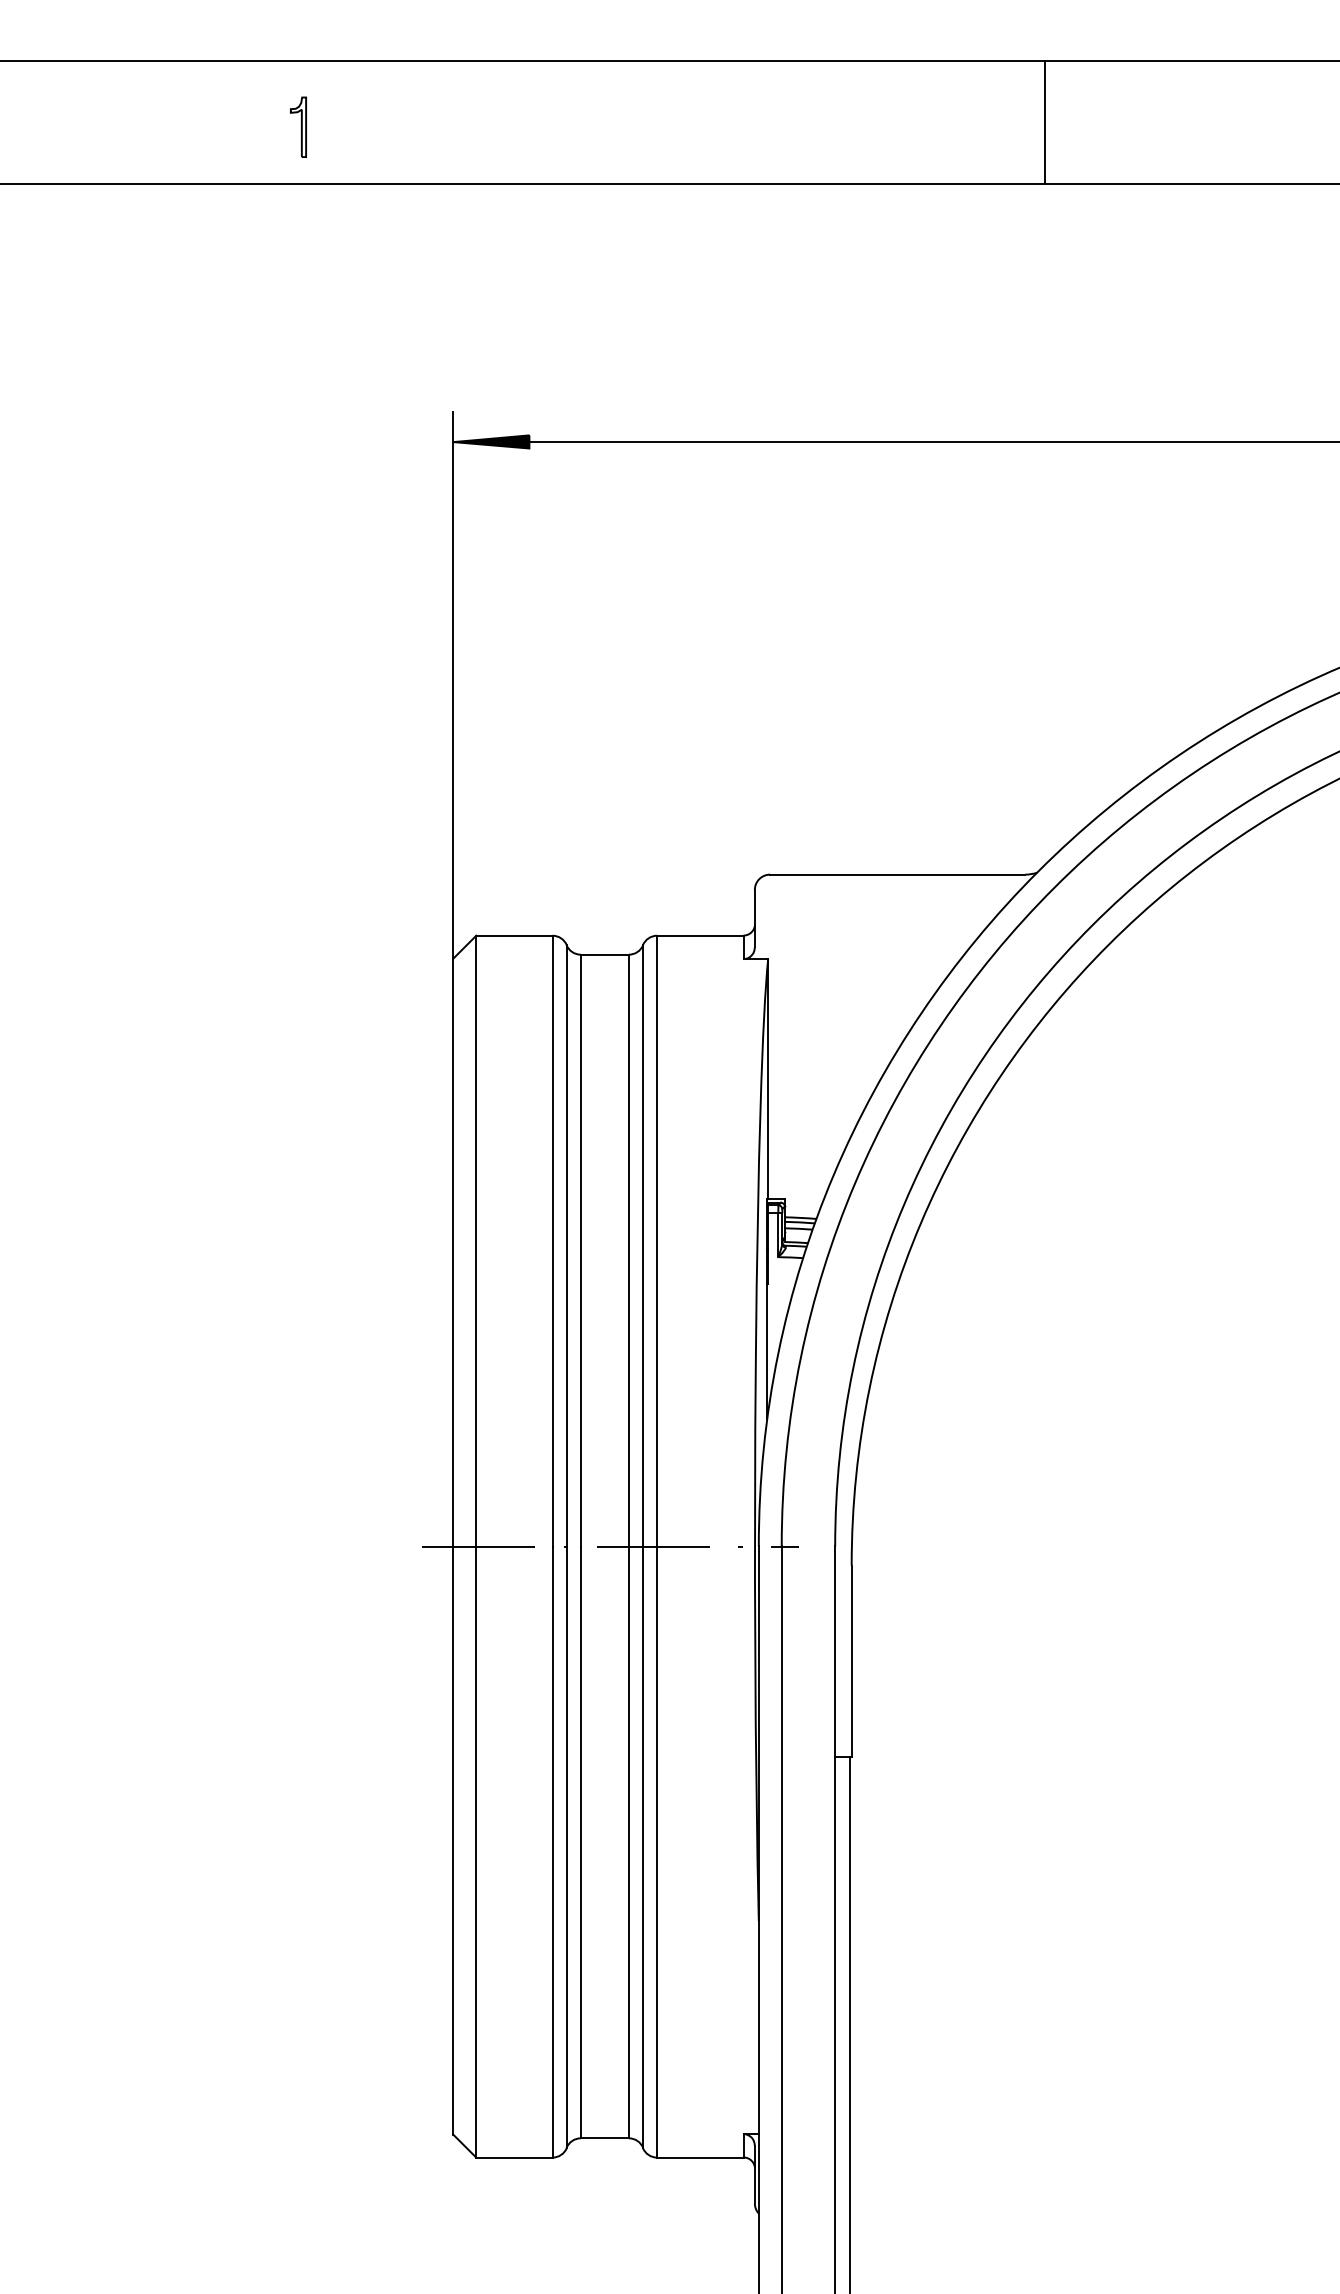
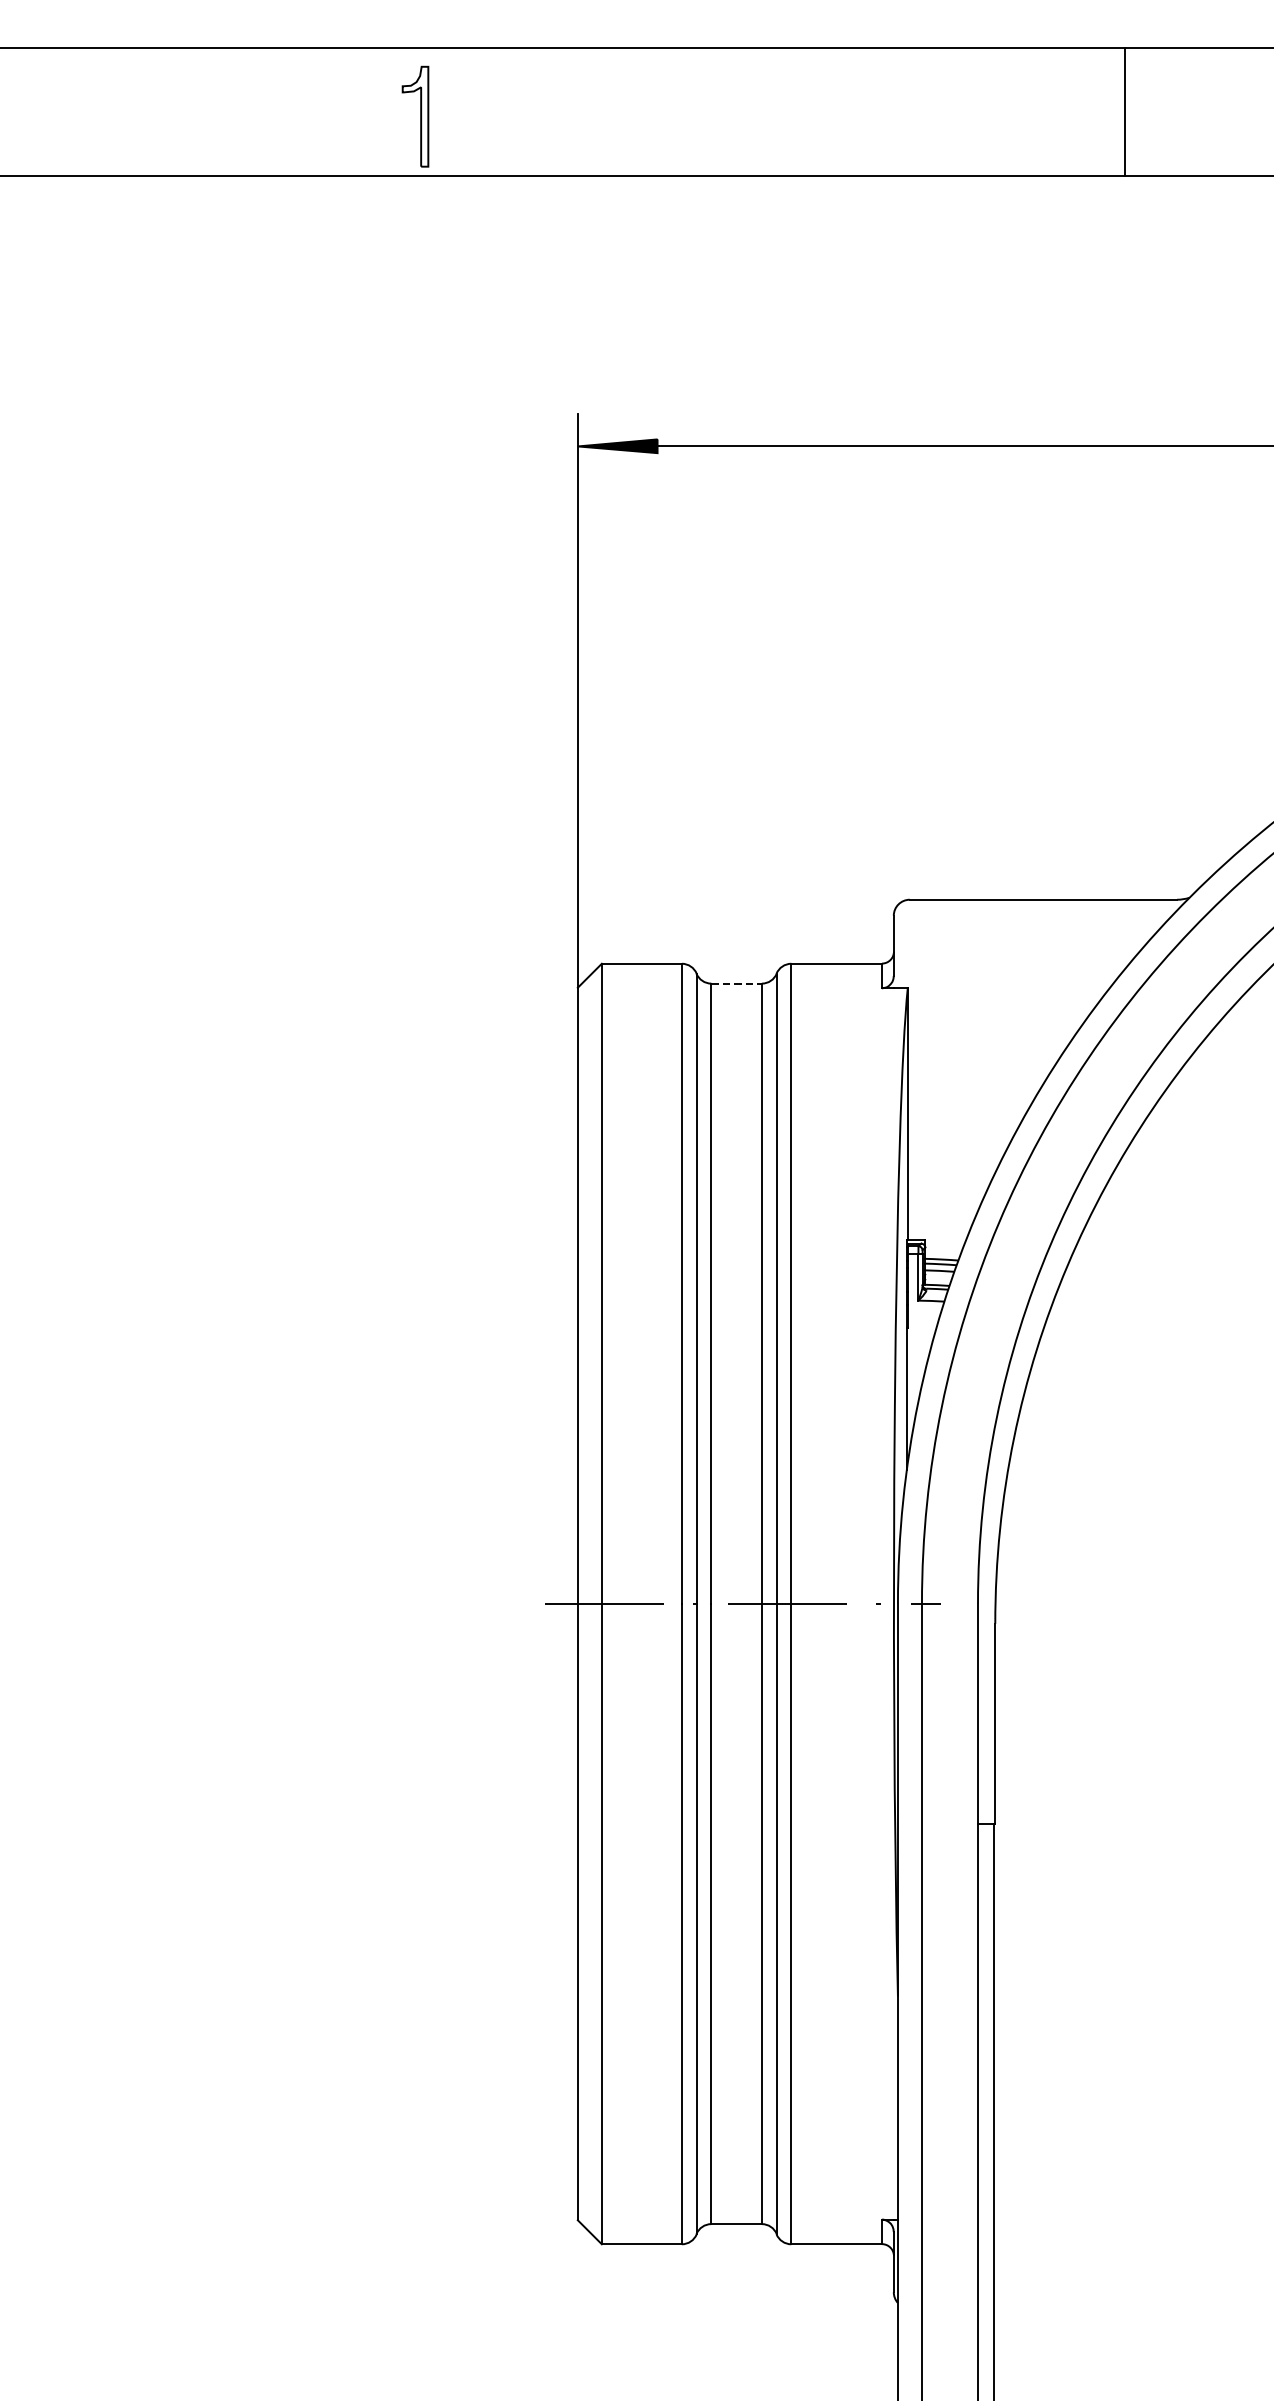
line: (1045, 122) -> (1125, 111), moved
part: (298, 126) -> (415, 115), size x1.6
line: (605, 954) -> (737, 983), solid -> dashed

